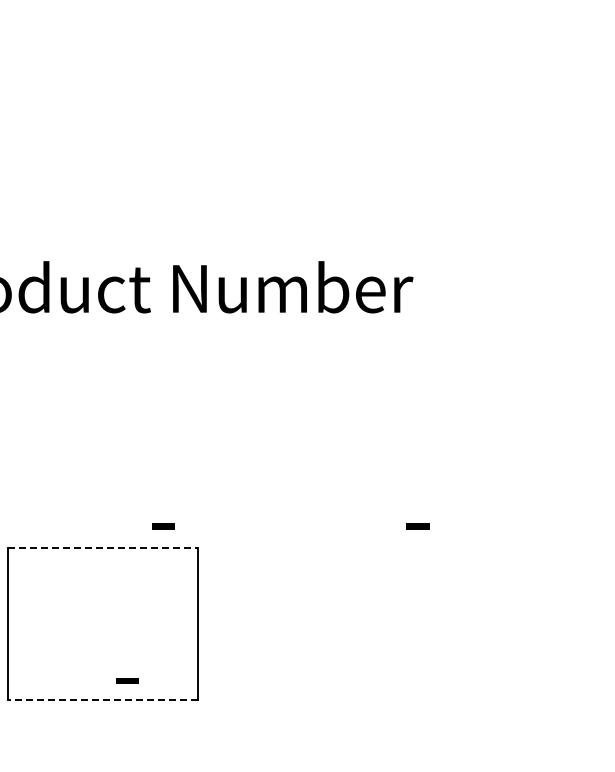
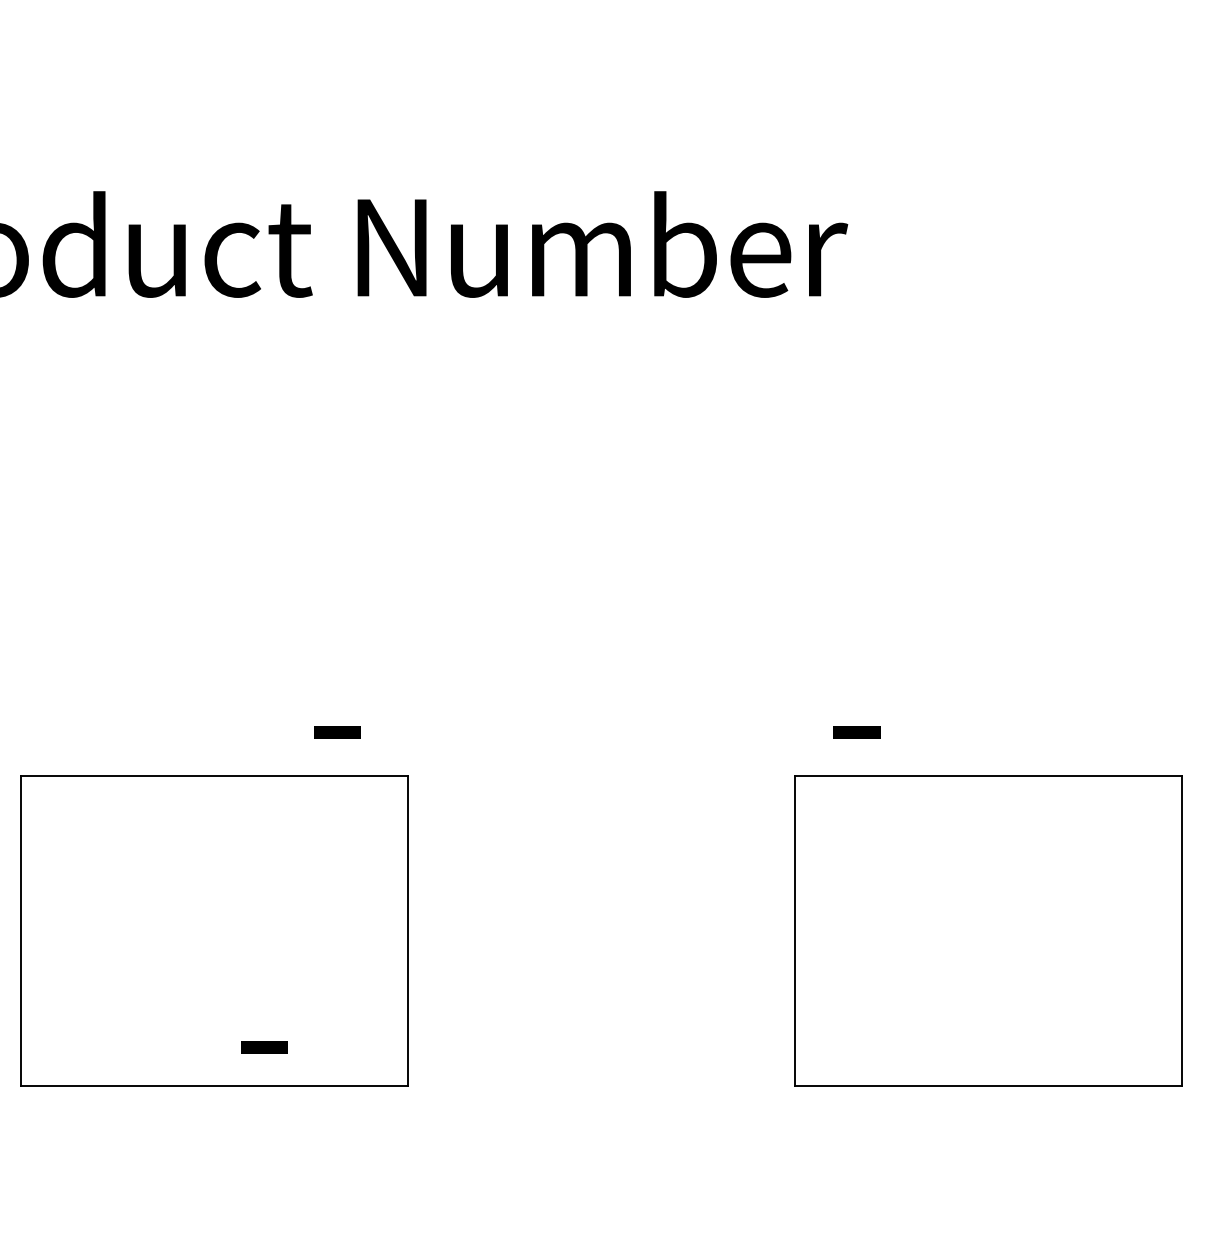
line: (102, 547) -> (213, 775), dashed -> solid
part: (481, 623) -> (986, 930), added
line: (102, 699) -> (213, 1085), dashed -> solid

